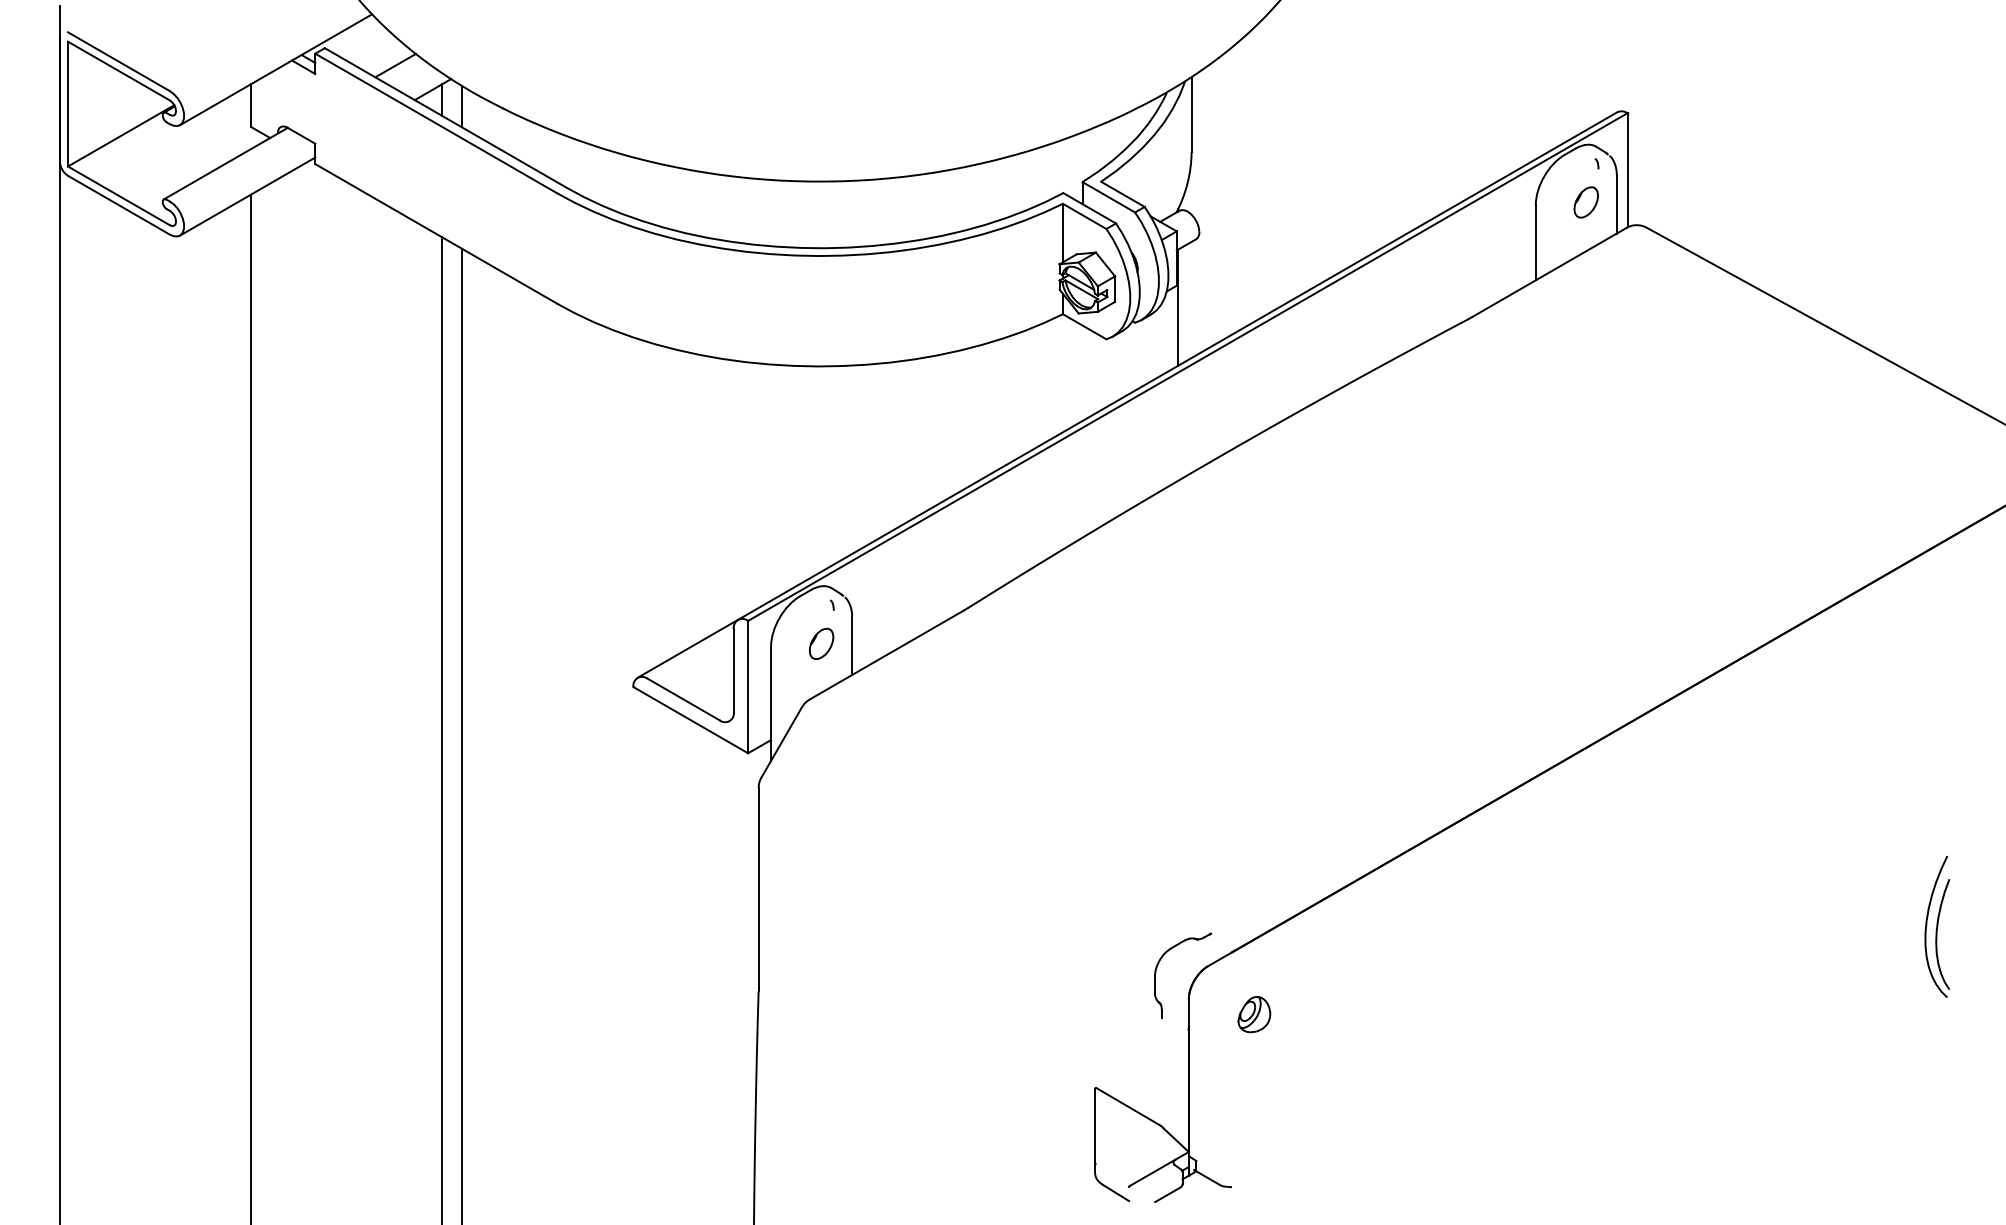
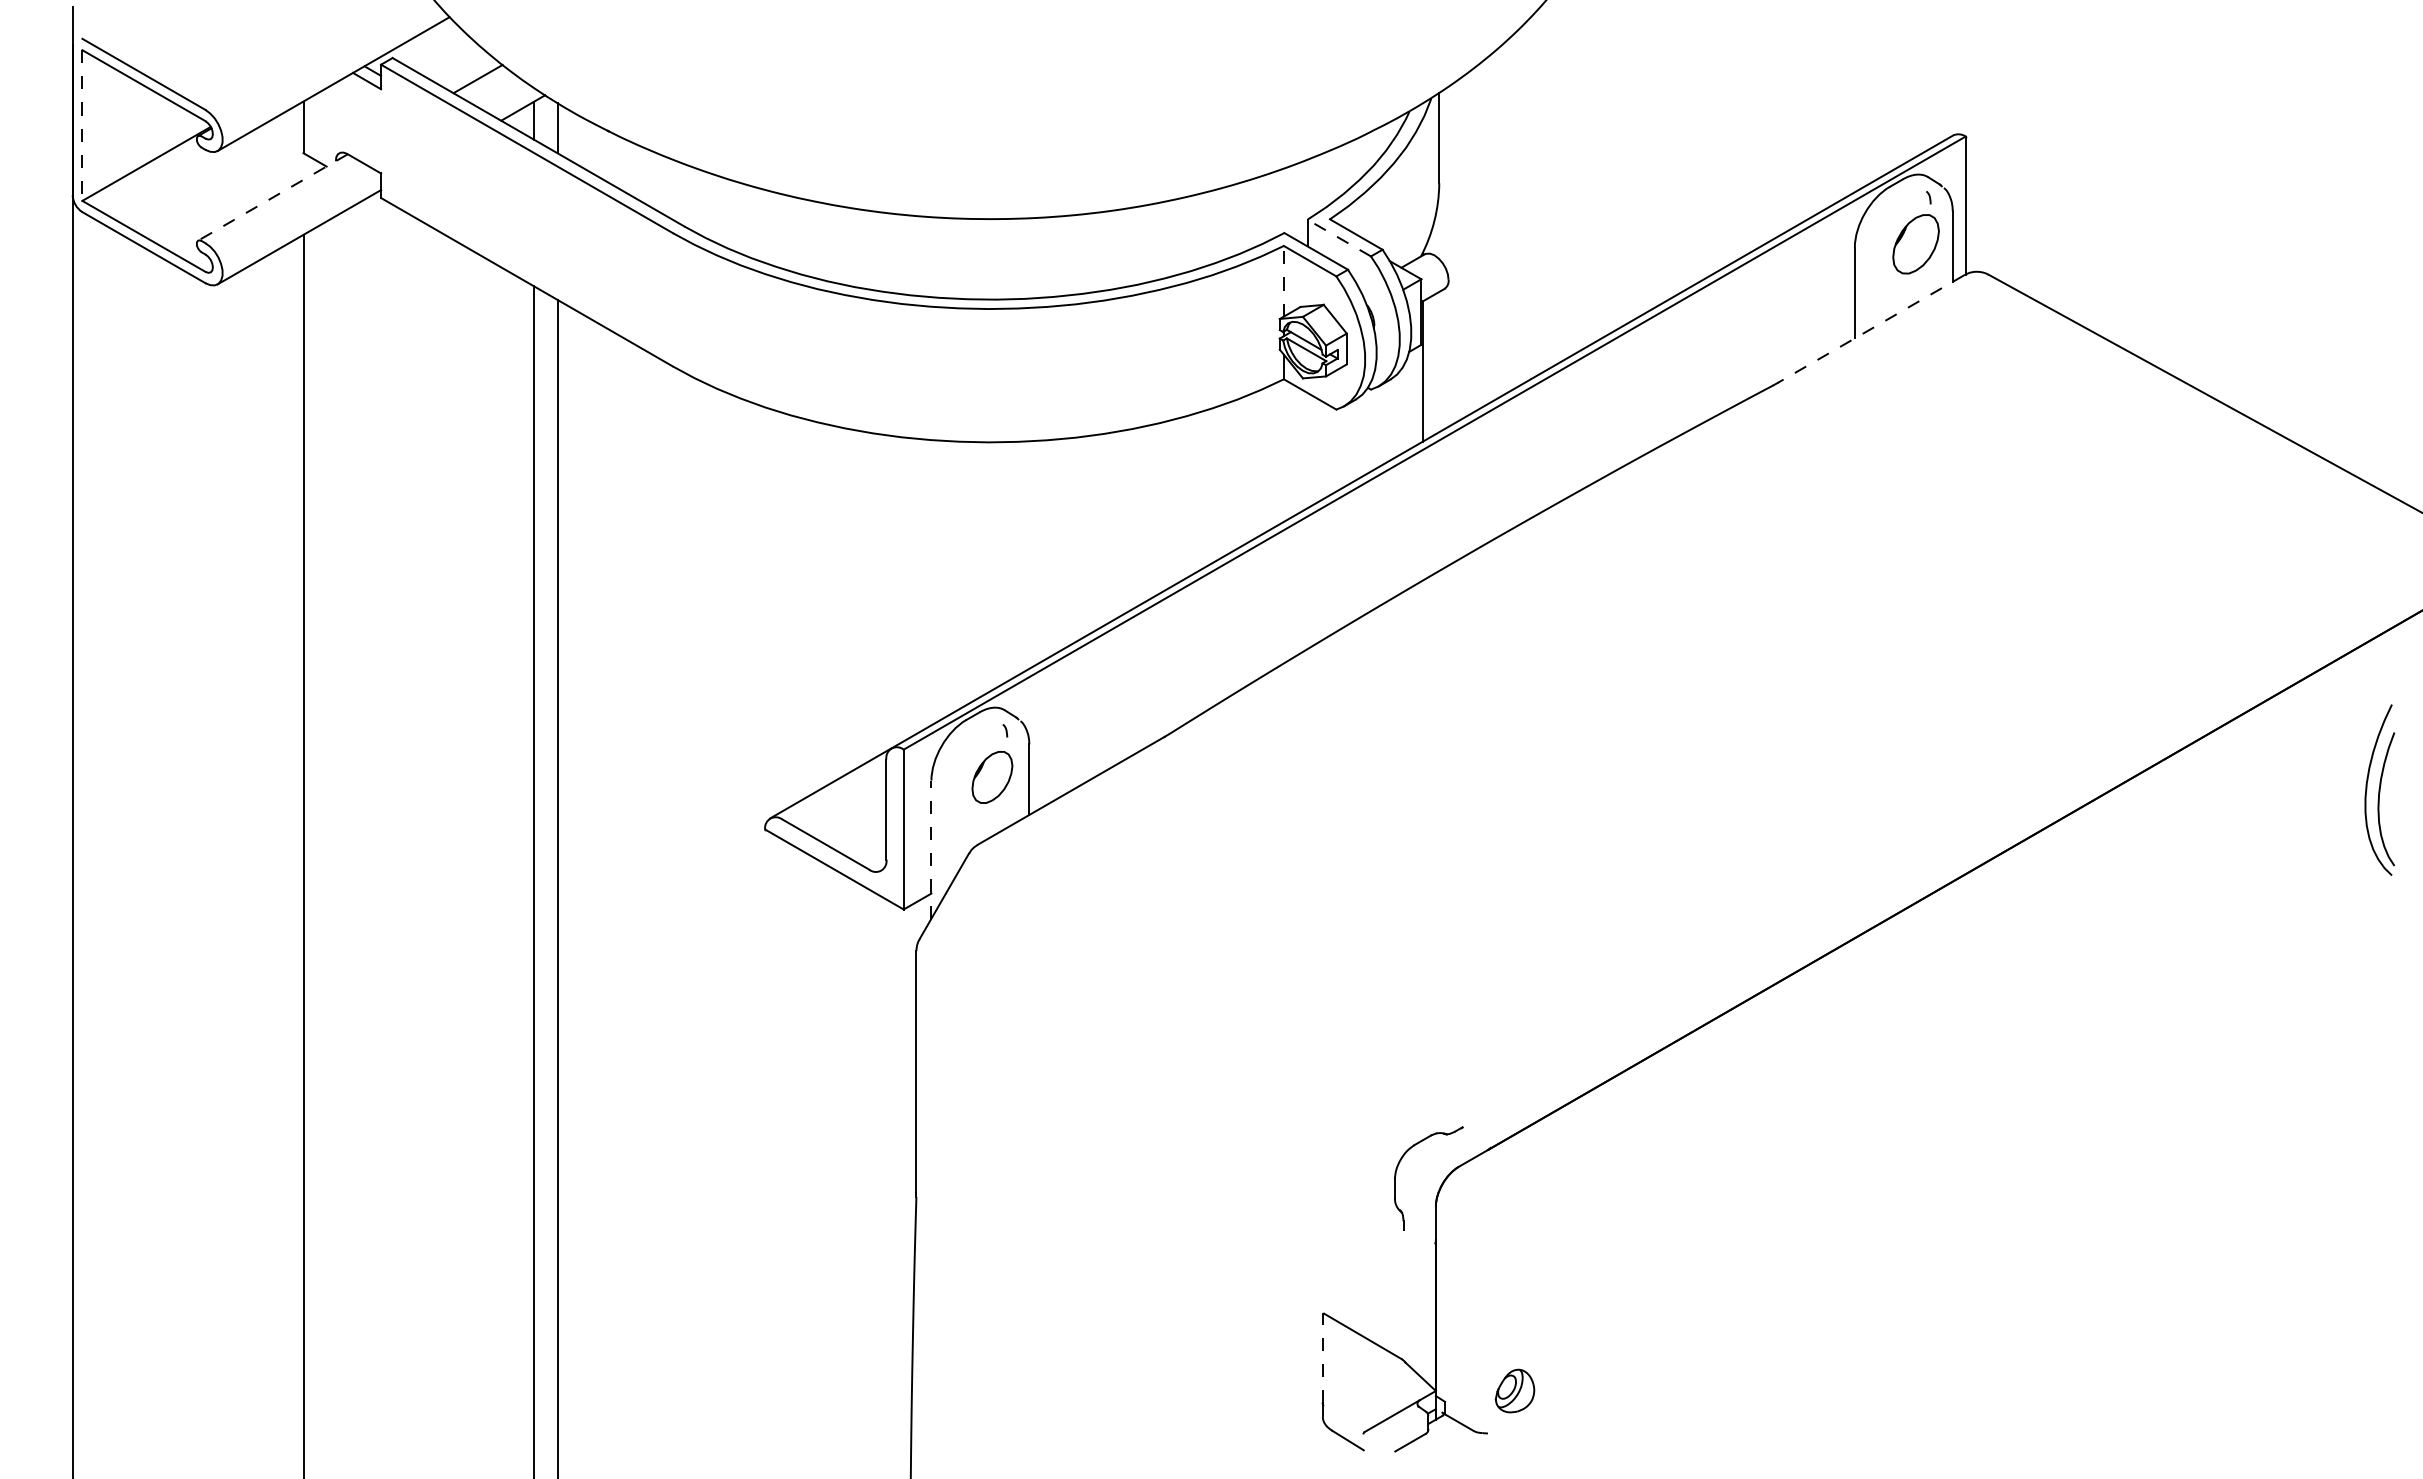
line: (68, 104) -> (82, 126), solid -> dashed
line: (225, 163) -> (272, 197), solid -> dashed
line: (1108, 197) -> (1339, 238), solid -> dashed
part: (1585, 202) -> (1915, 244), size x1.6
line: (1062, 232) -> (1283, 280), solid -> dashed
line: (1549, 272) -> (1871, 328), solid -> dashed
part: (821, 643) -> (992, 777), size x1.4
line: (771, 703) -> (931, 849), solid -> dashed
part: (1937, 926) -> (2379, 789), moved
part: (1253, 1014) -> (1514, 1390), moved
line: (1094, 1125) -> (1322, 1358), solid -> dashed

